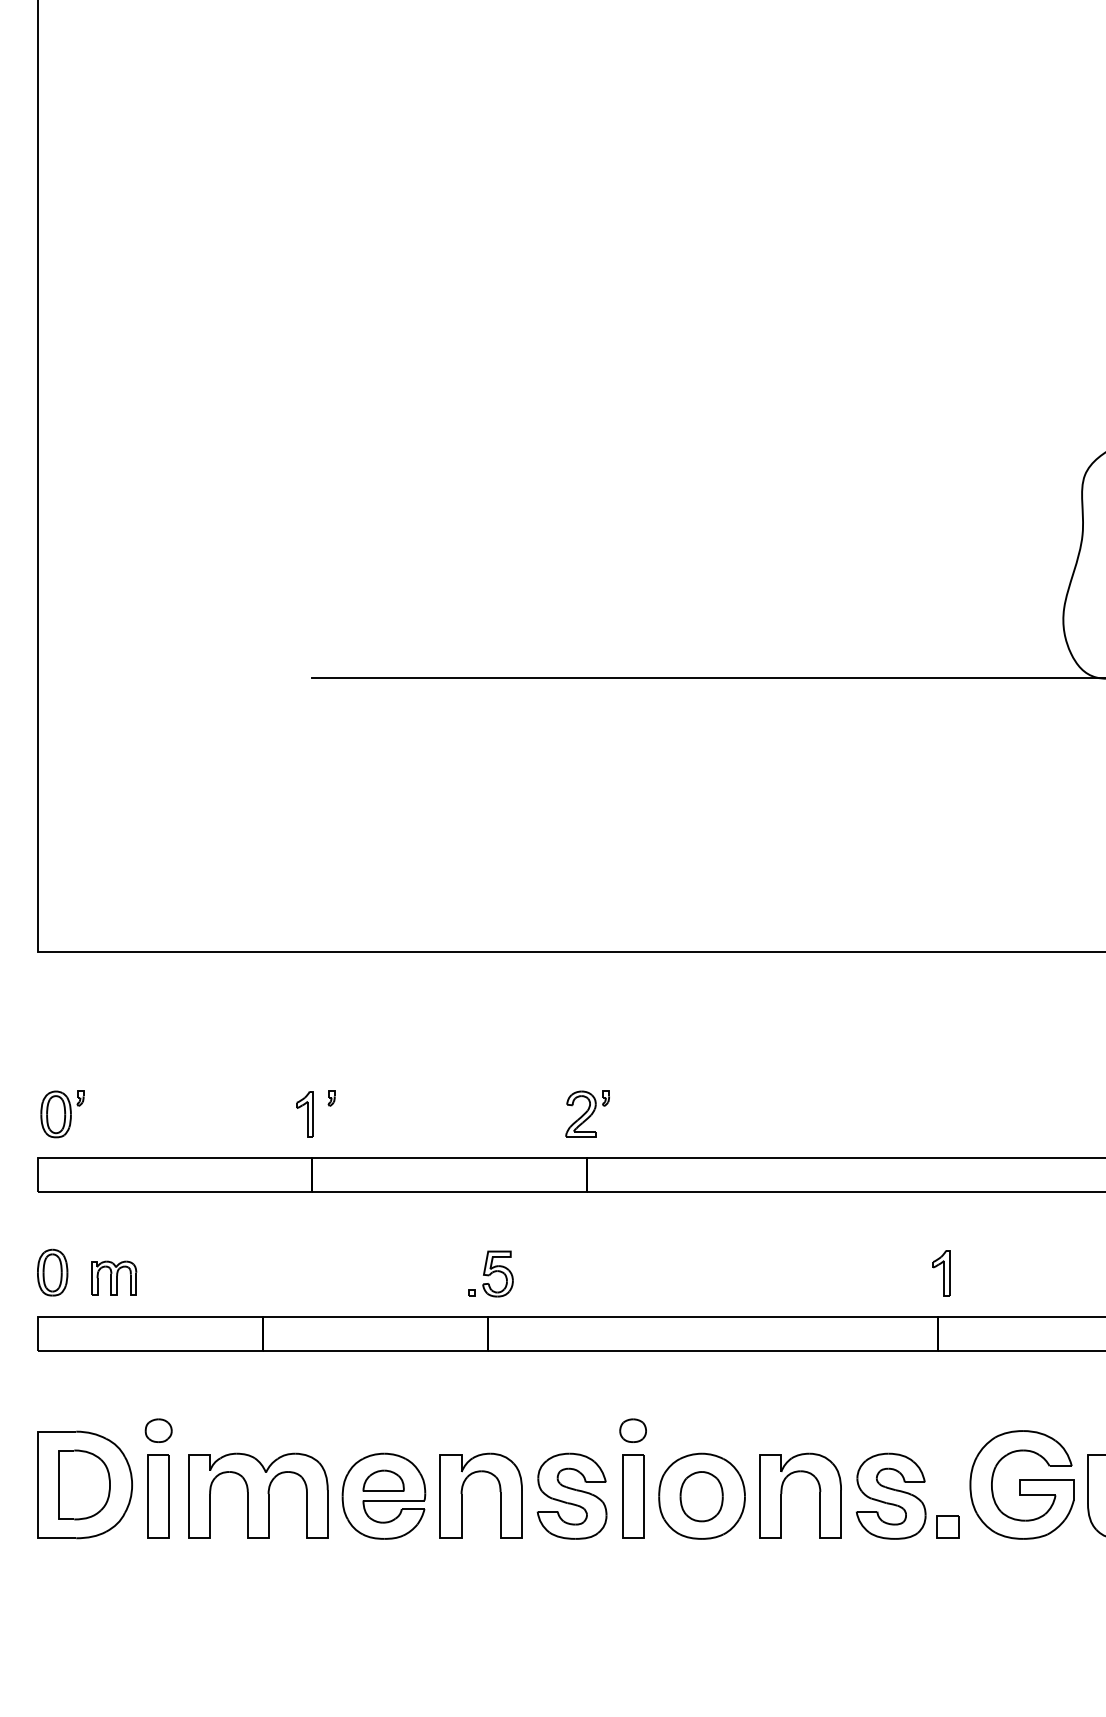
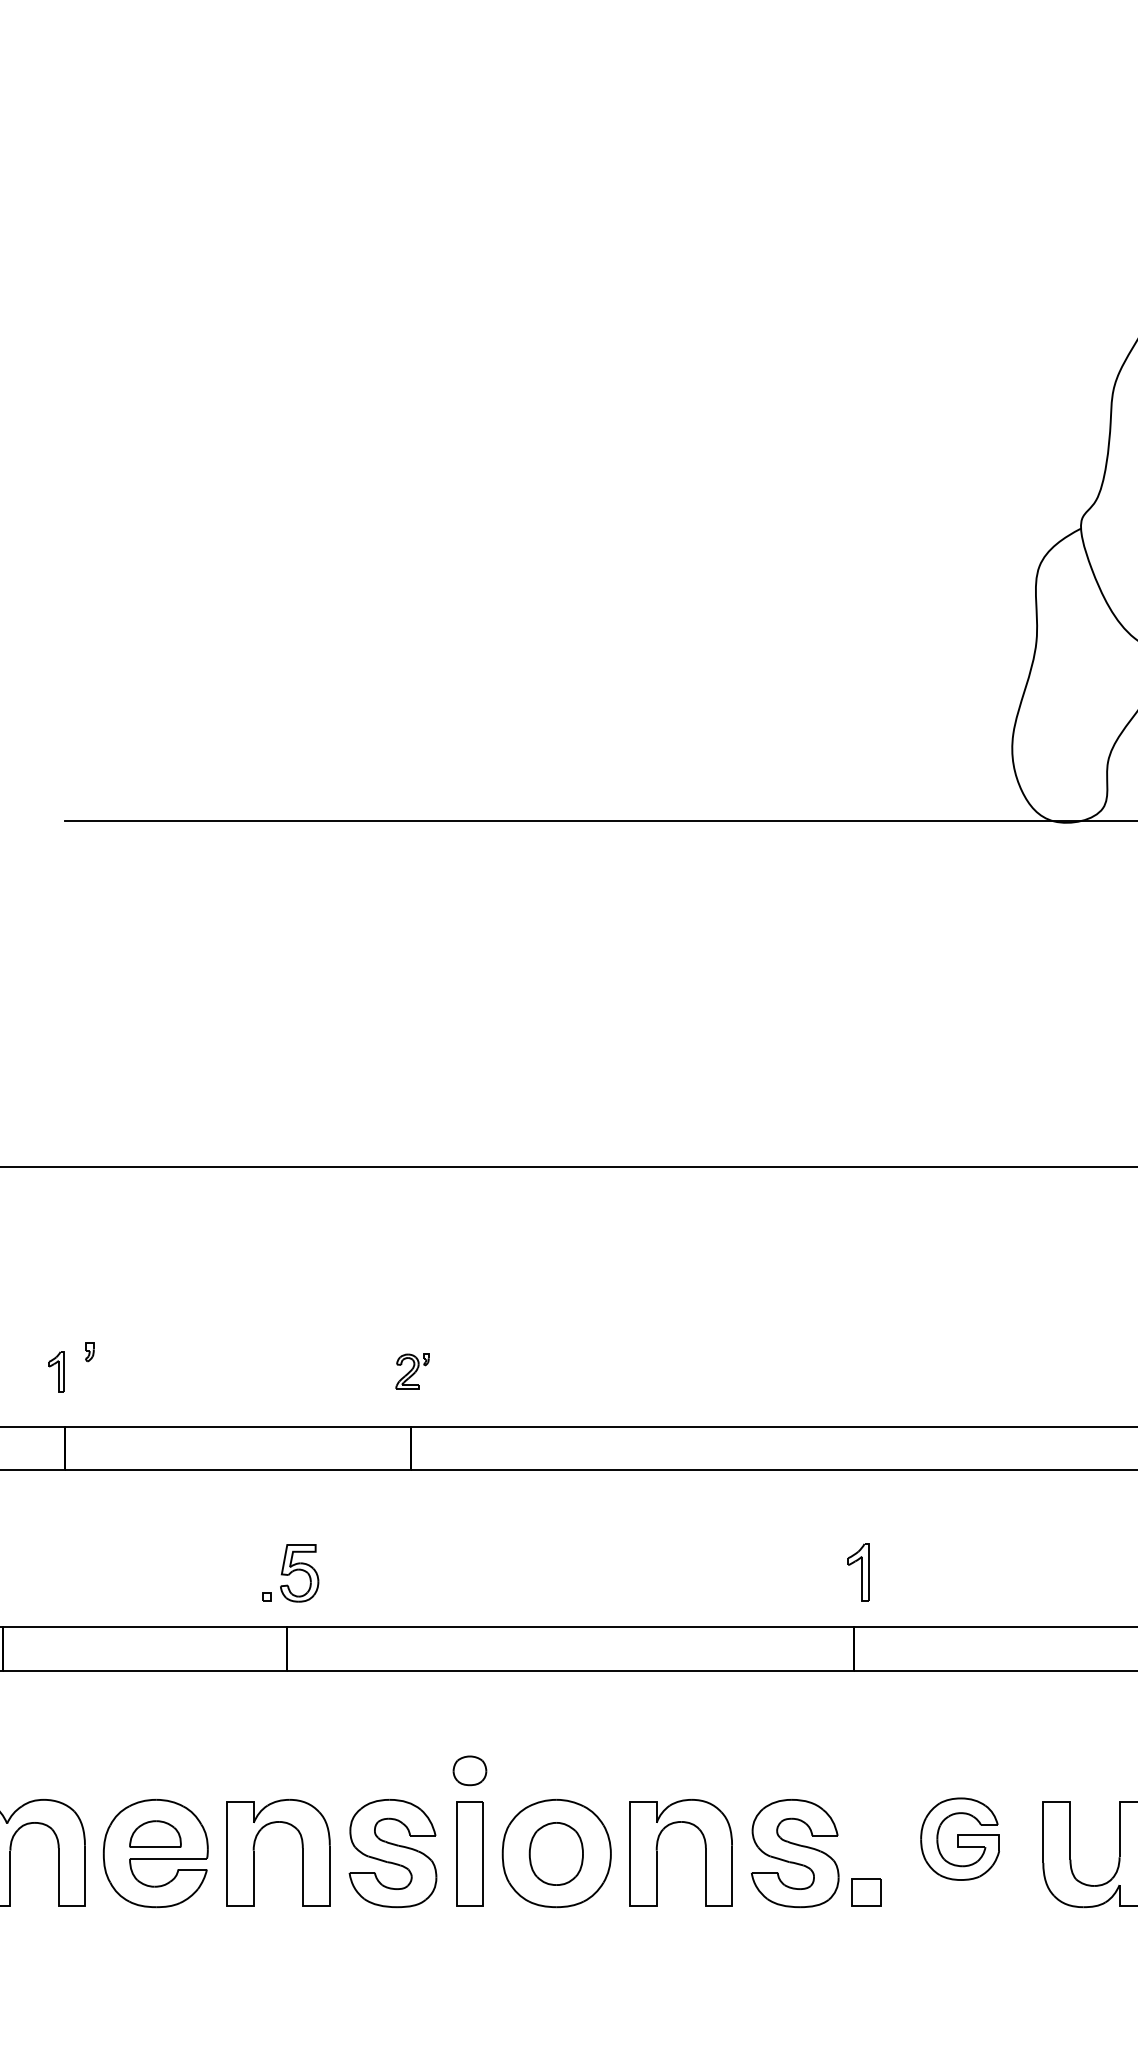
part: (587, 1113) -> (412, 1370), size x0.6
part: (304, 1114) -> (55, 1372), size x0.7
part: (1021, 1484) -> (959, 1838), size x0.6

